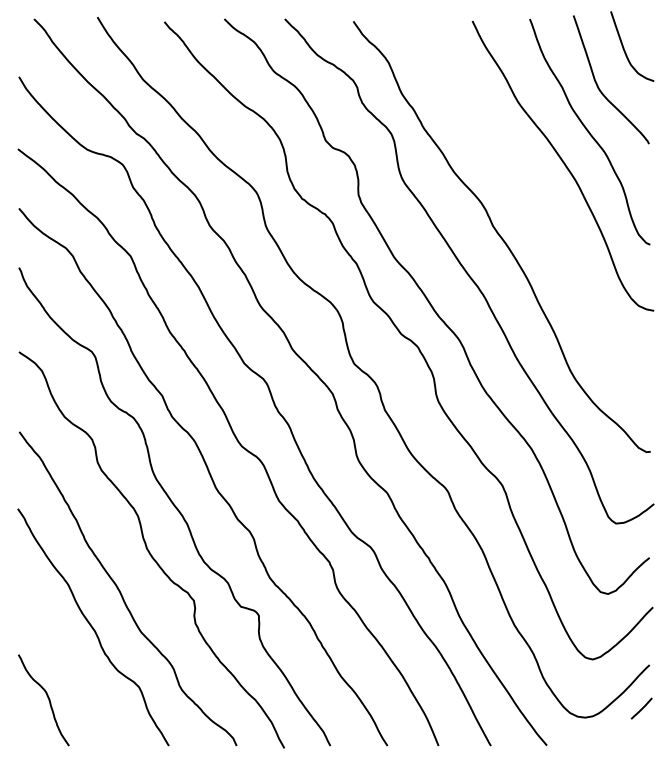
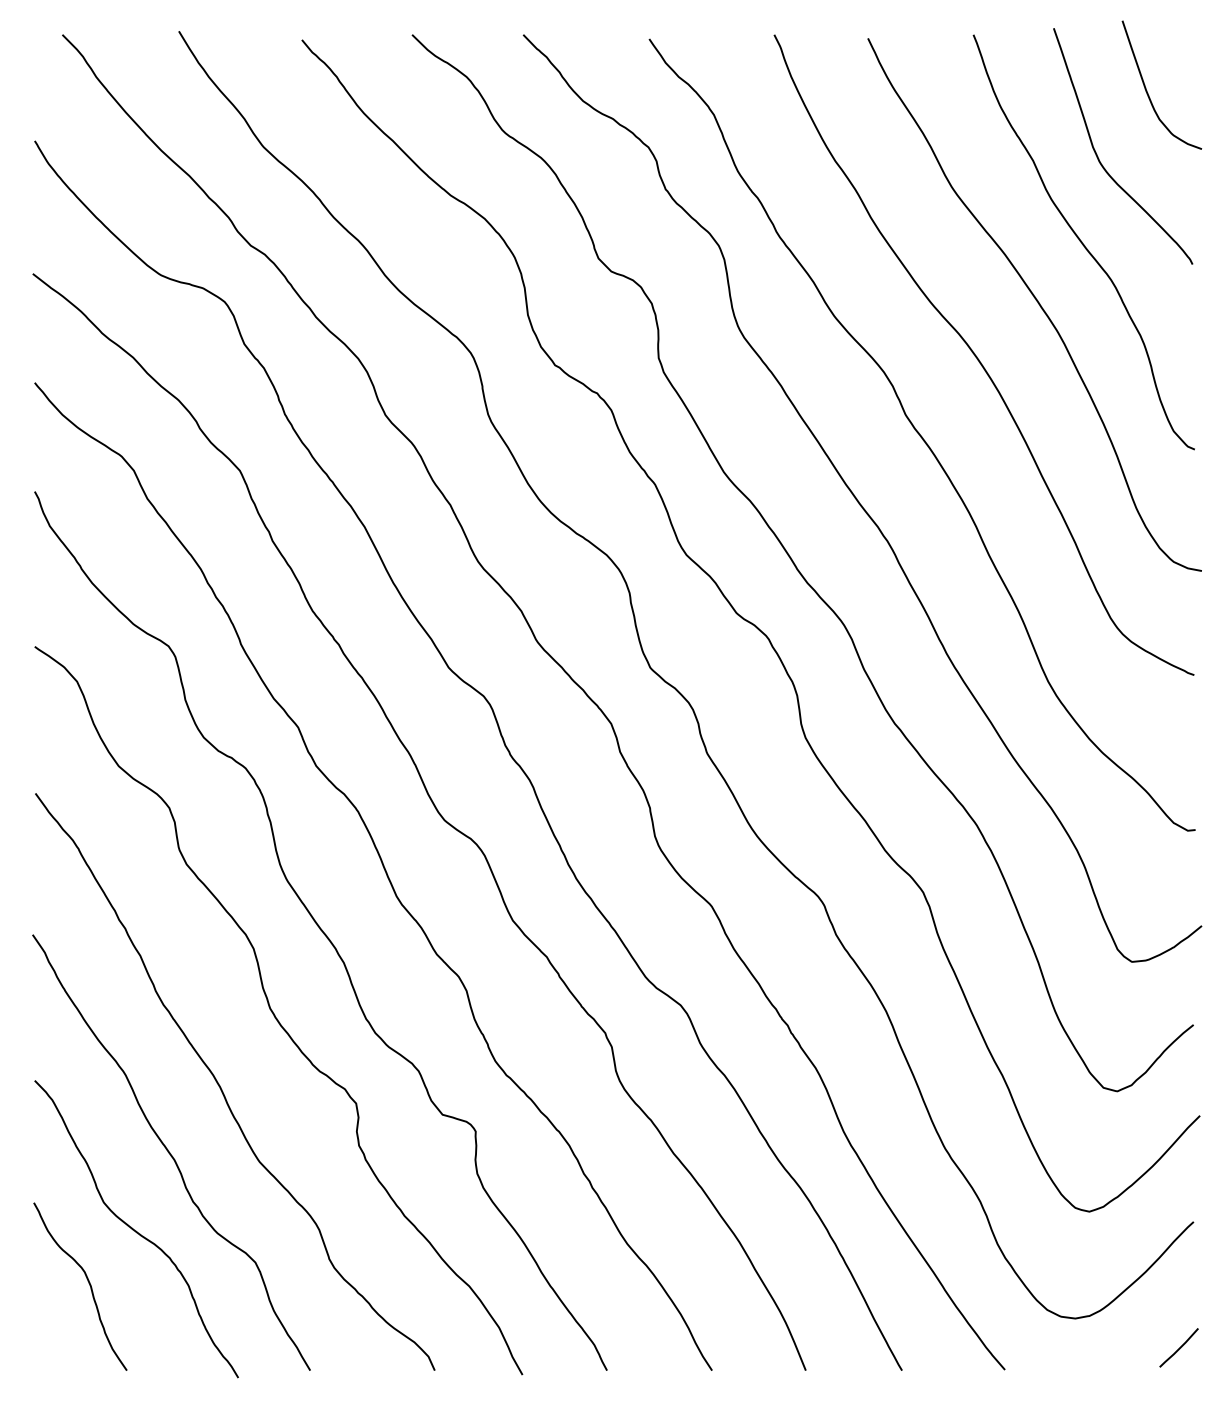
curve: (533, 195) -> (980, 359), added
curve: (73, 668) -> (134, 1228), added
line: (641, 708) -> (1178, 1347), moved

